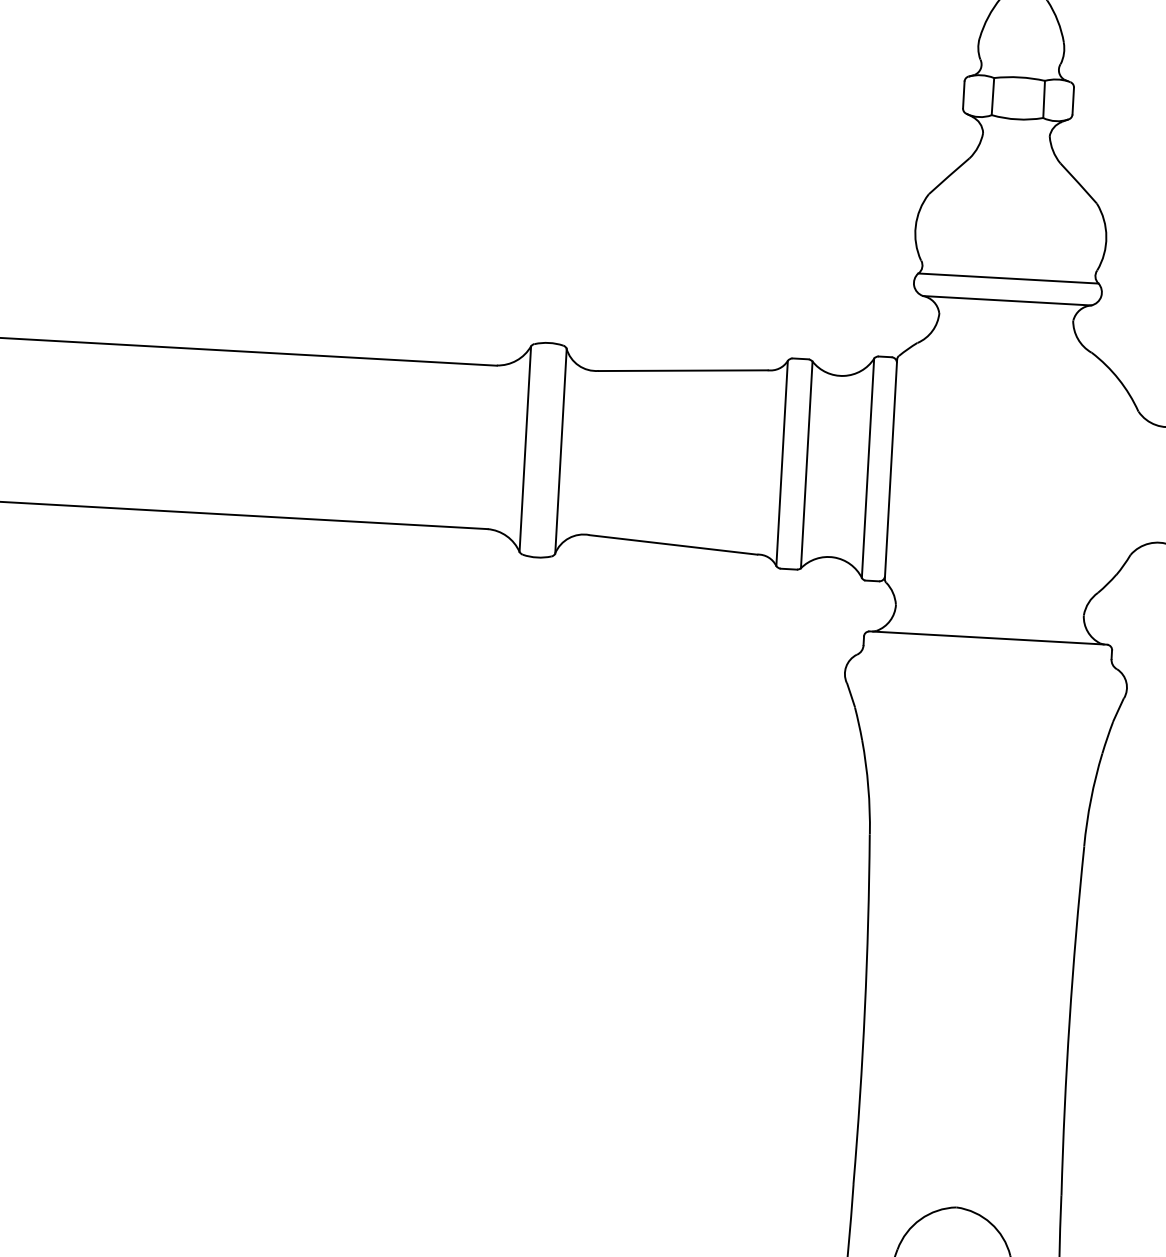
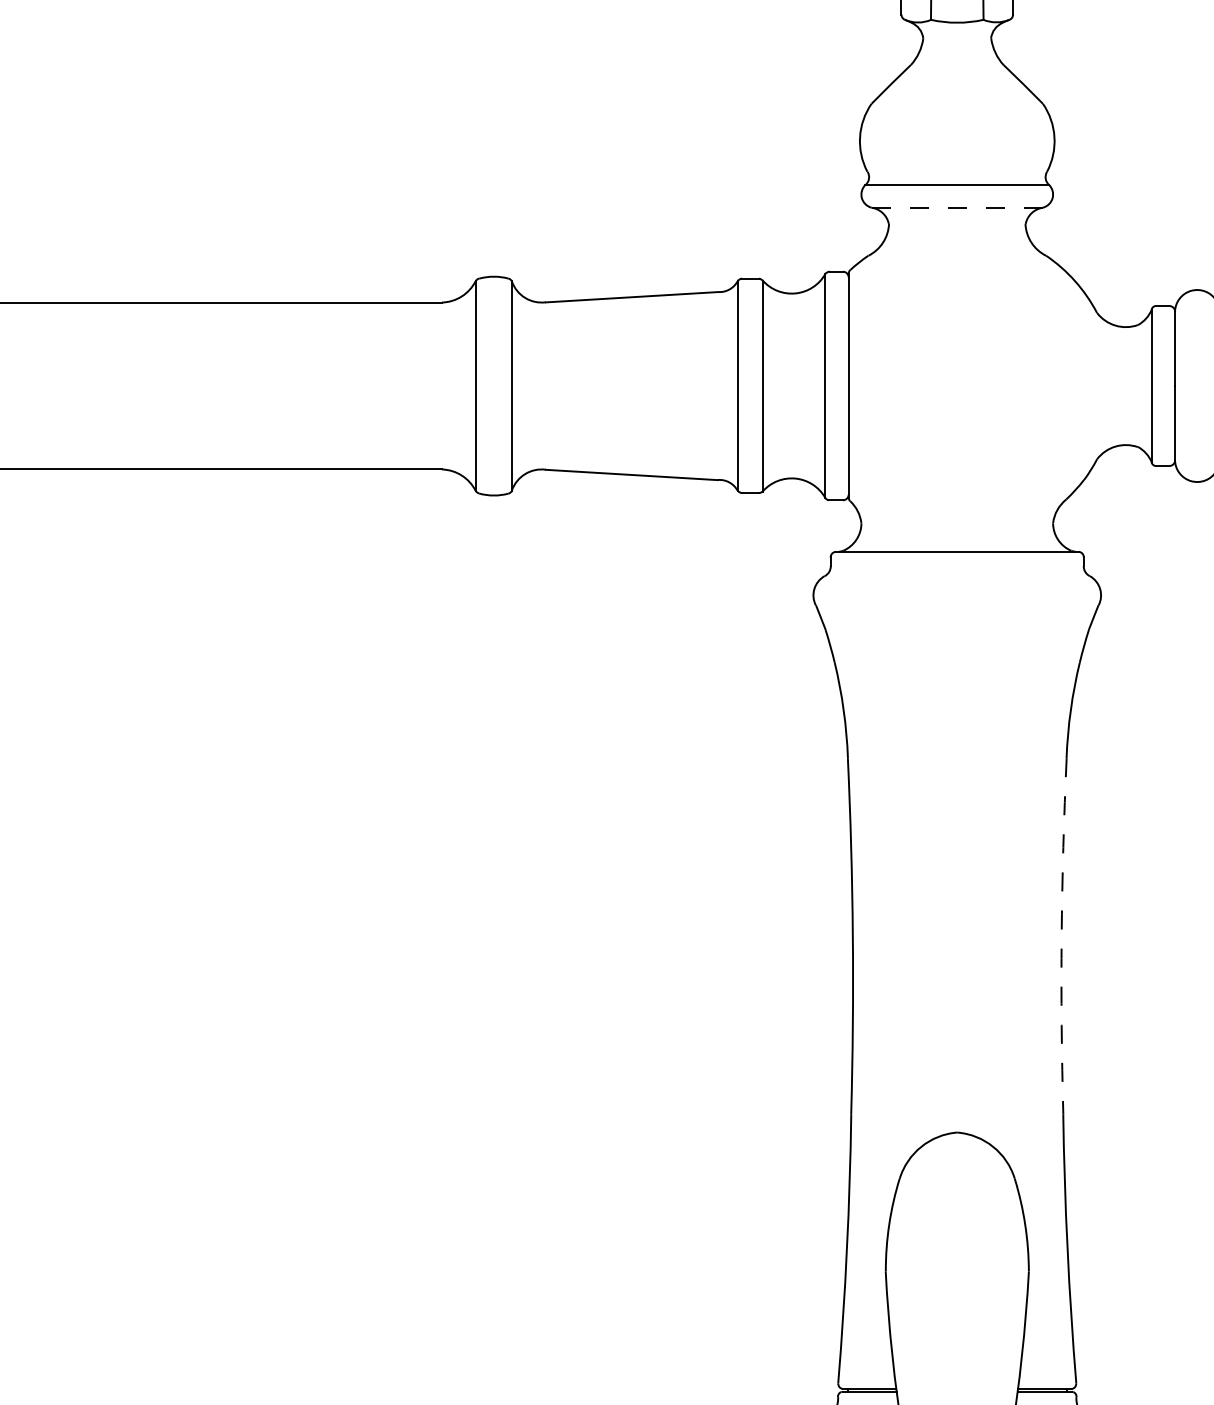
line: (1007, 300) -> (957, 207), solid -> dashed
arc: (1069, 1020) -> (1061, 936), solid -> dashed

